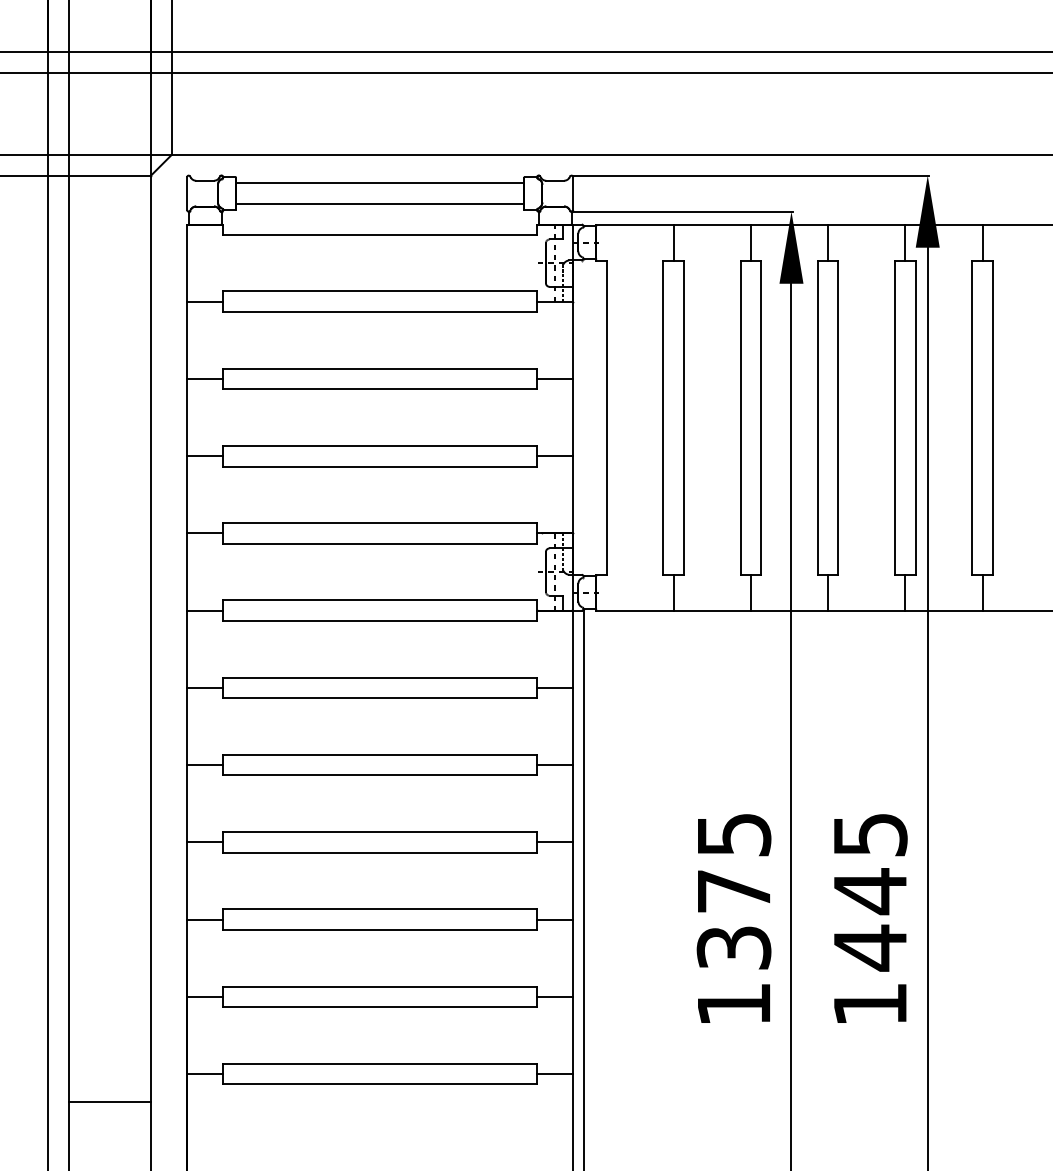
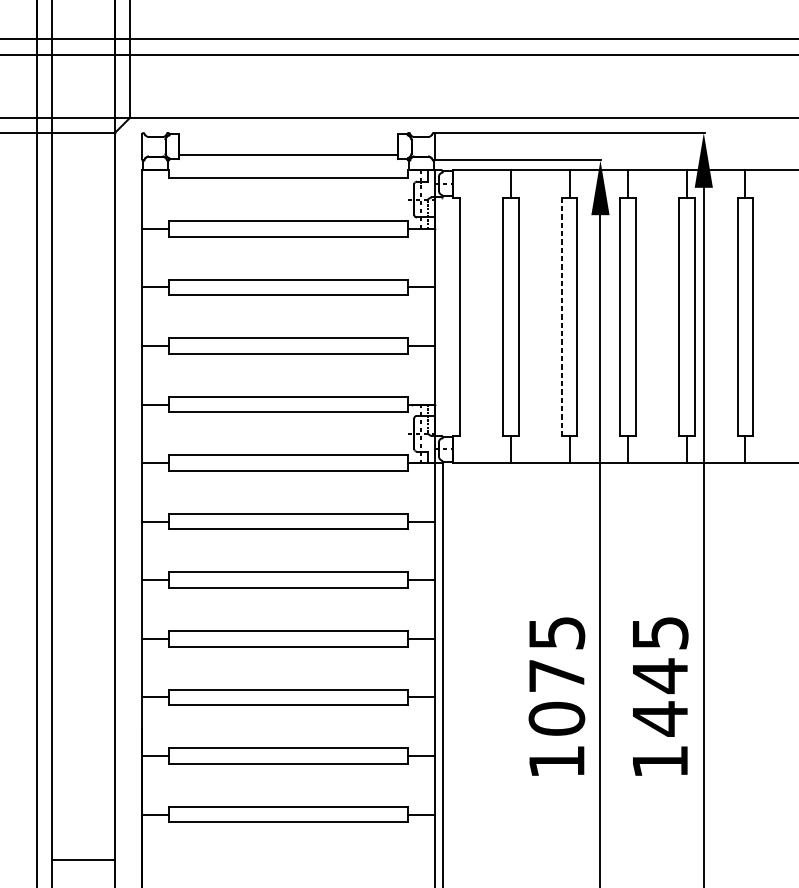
line: (380, 183) -> (288, 139), removed
line: (740, 418) -> (561, 317), solid -> dashed
text: (733, 947) -> (556, 718), 1375 -> 1075
line: (109, 1102) -> (83, 860), moved

